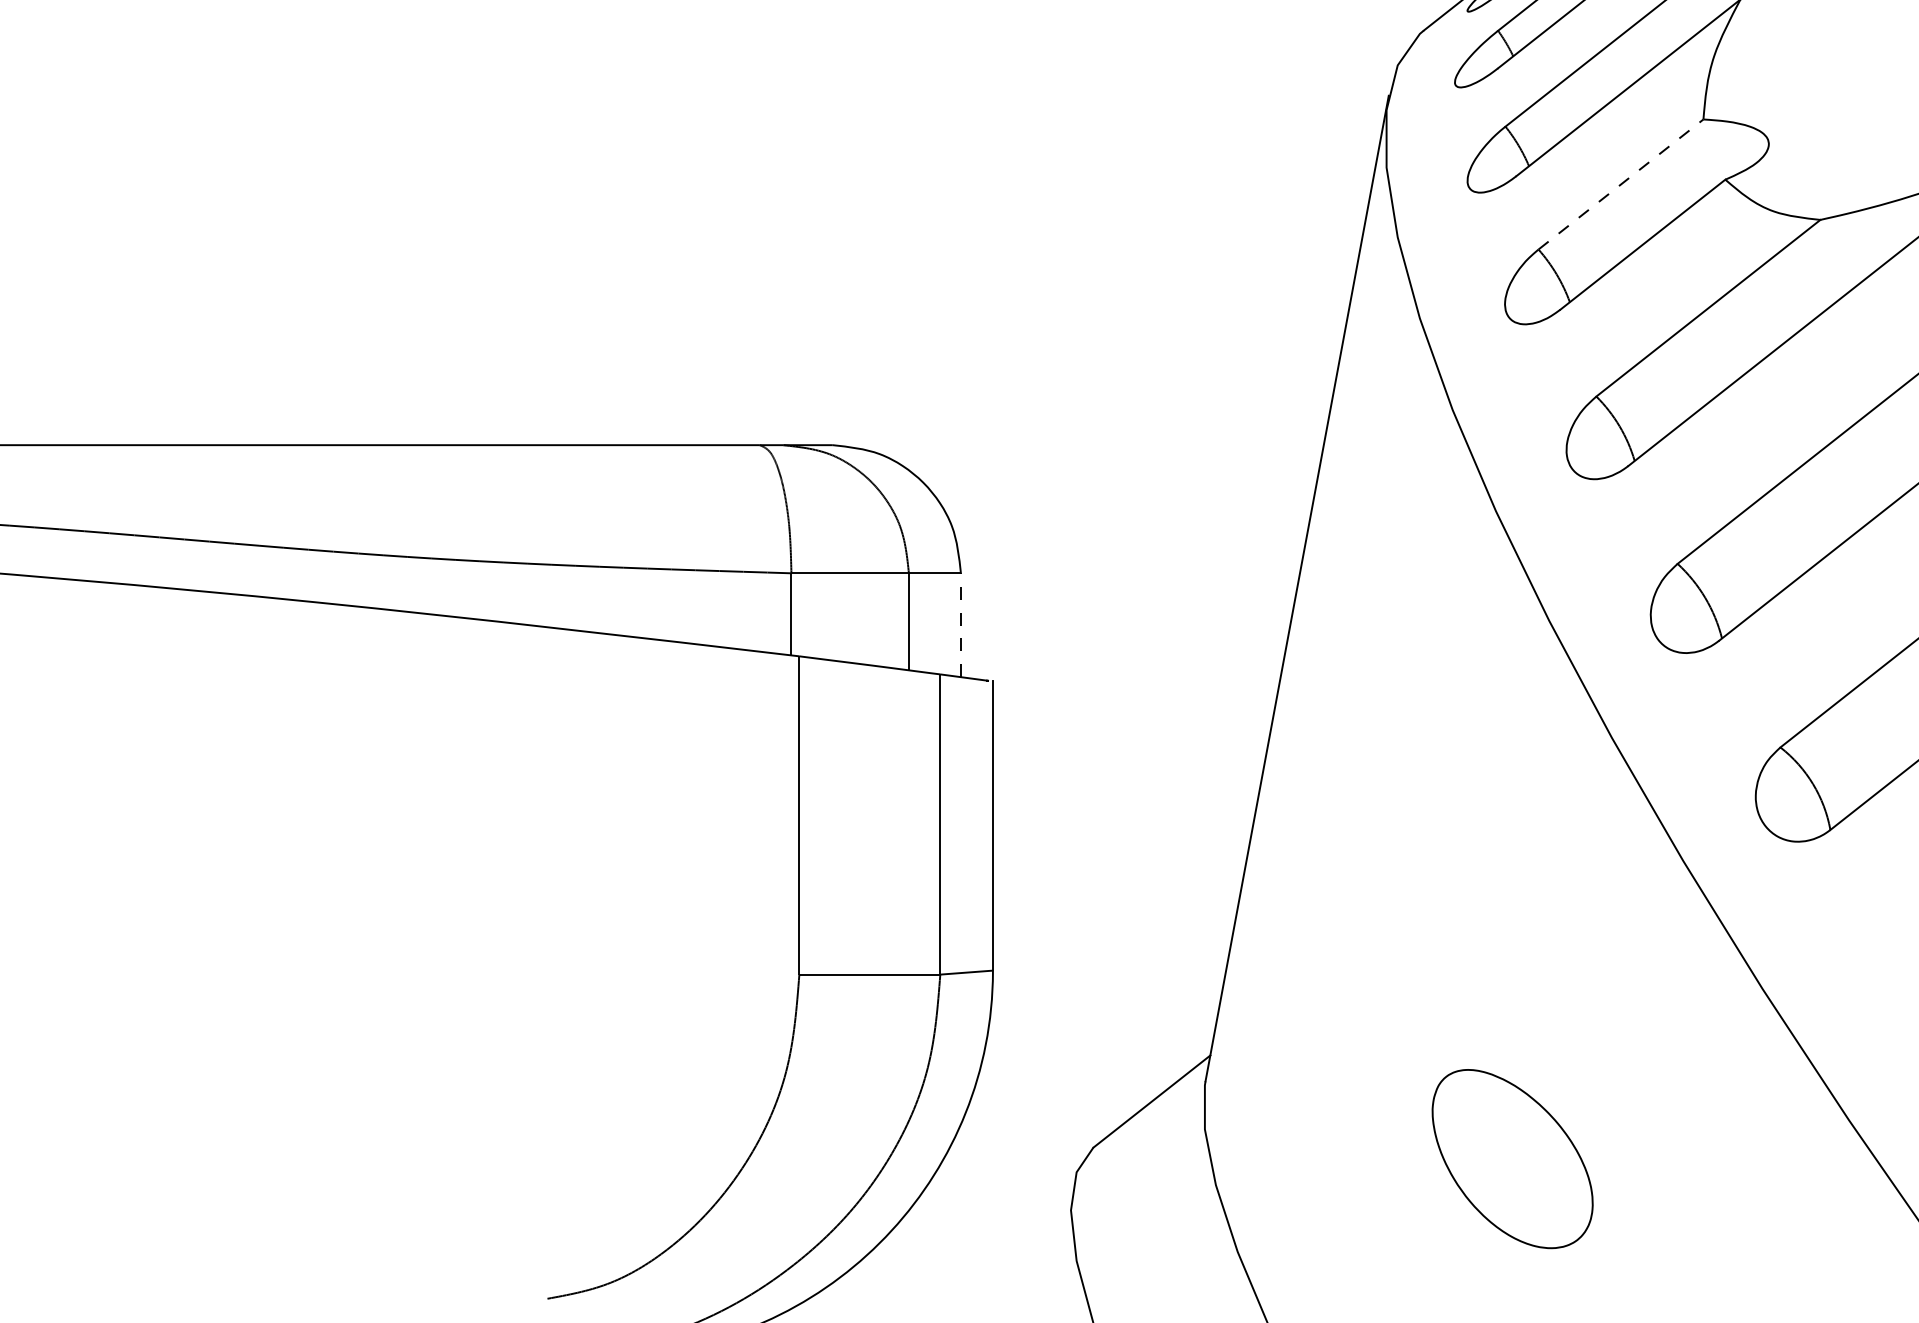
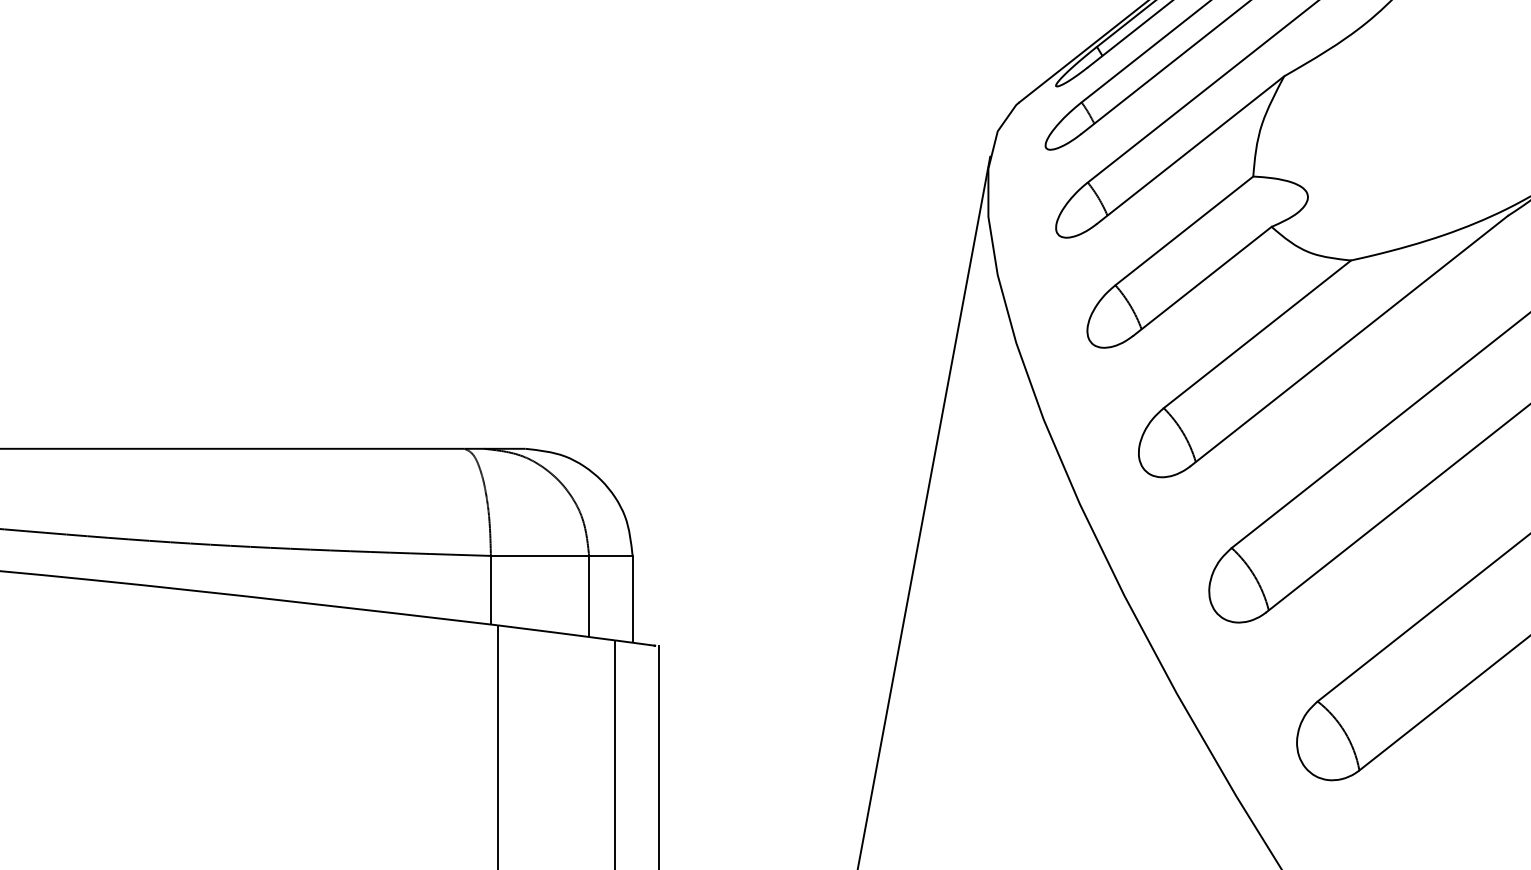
line: (1621, 184) -> (1184, 230), dashed -> solid
line: (960, 625) -> (632, 599), dashed -> solid

